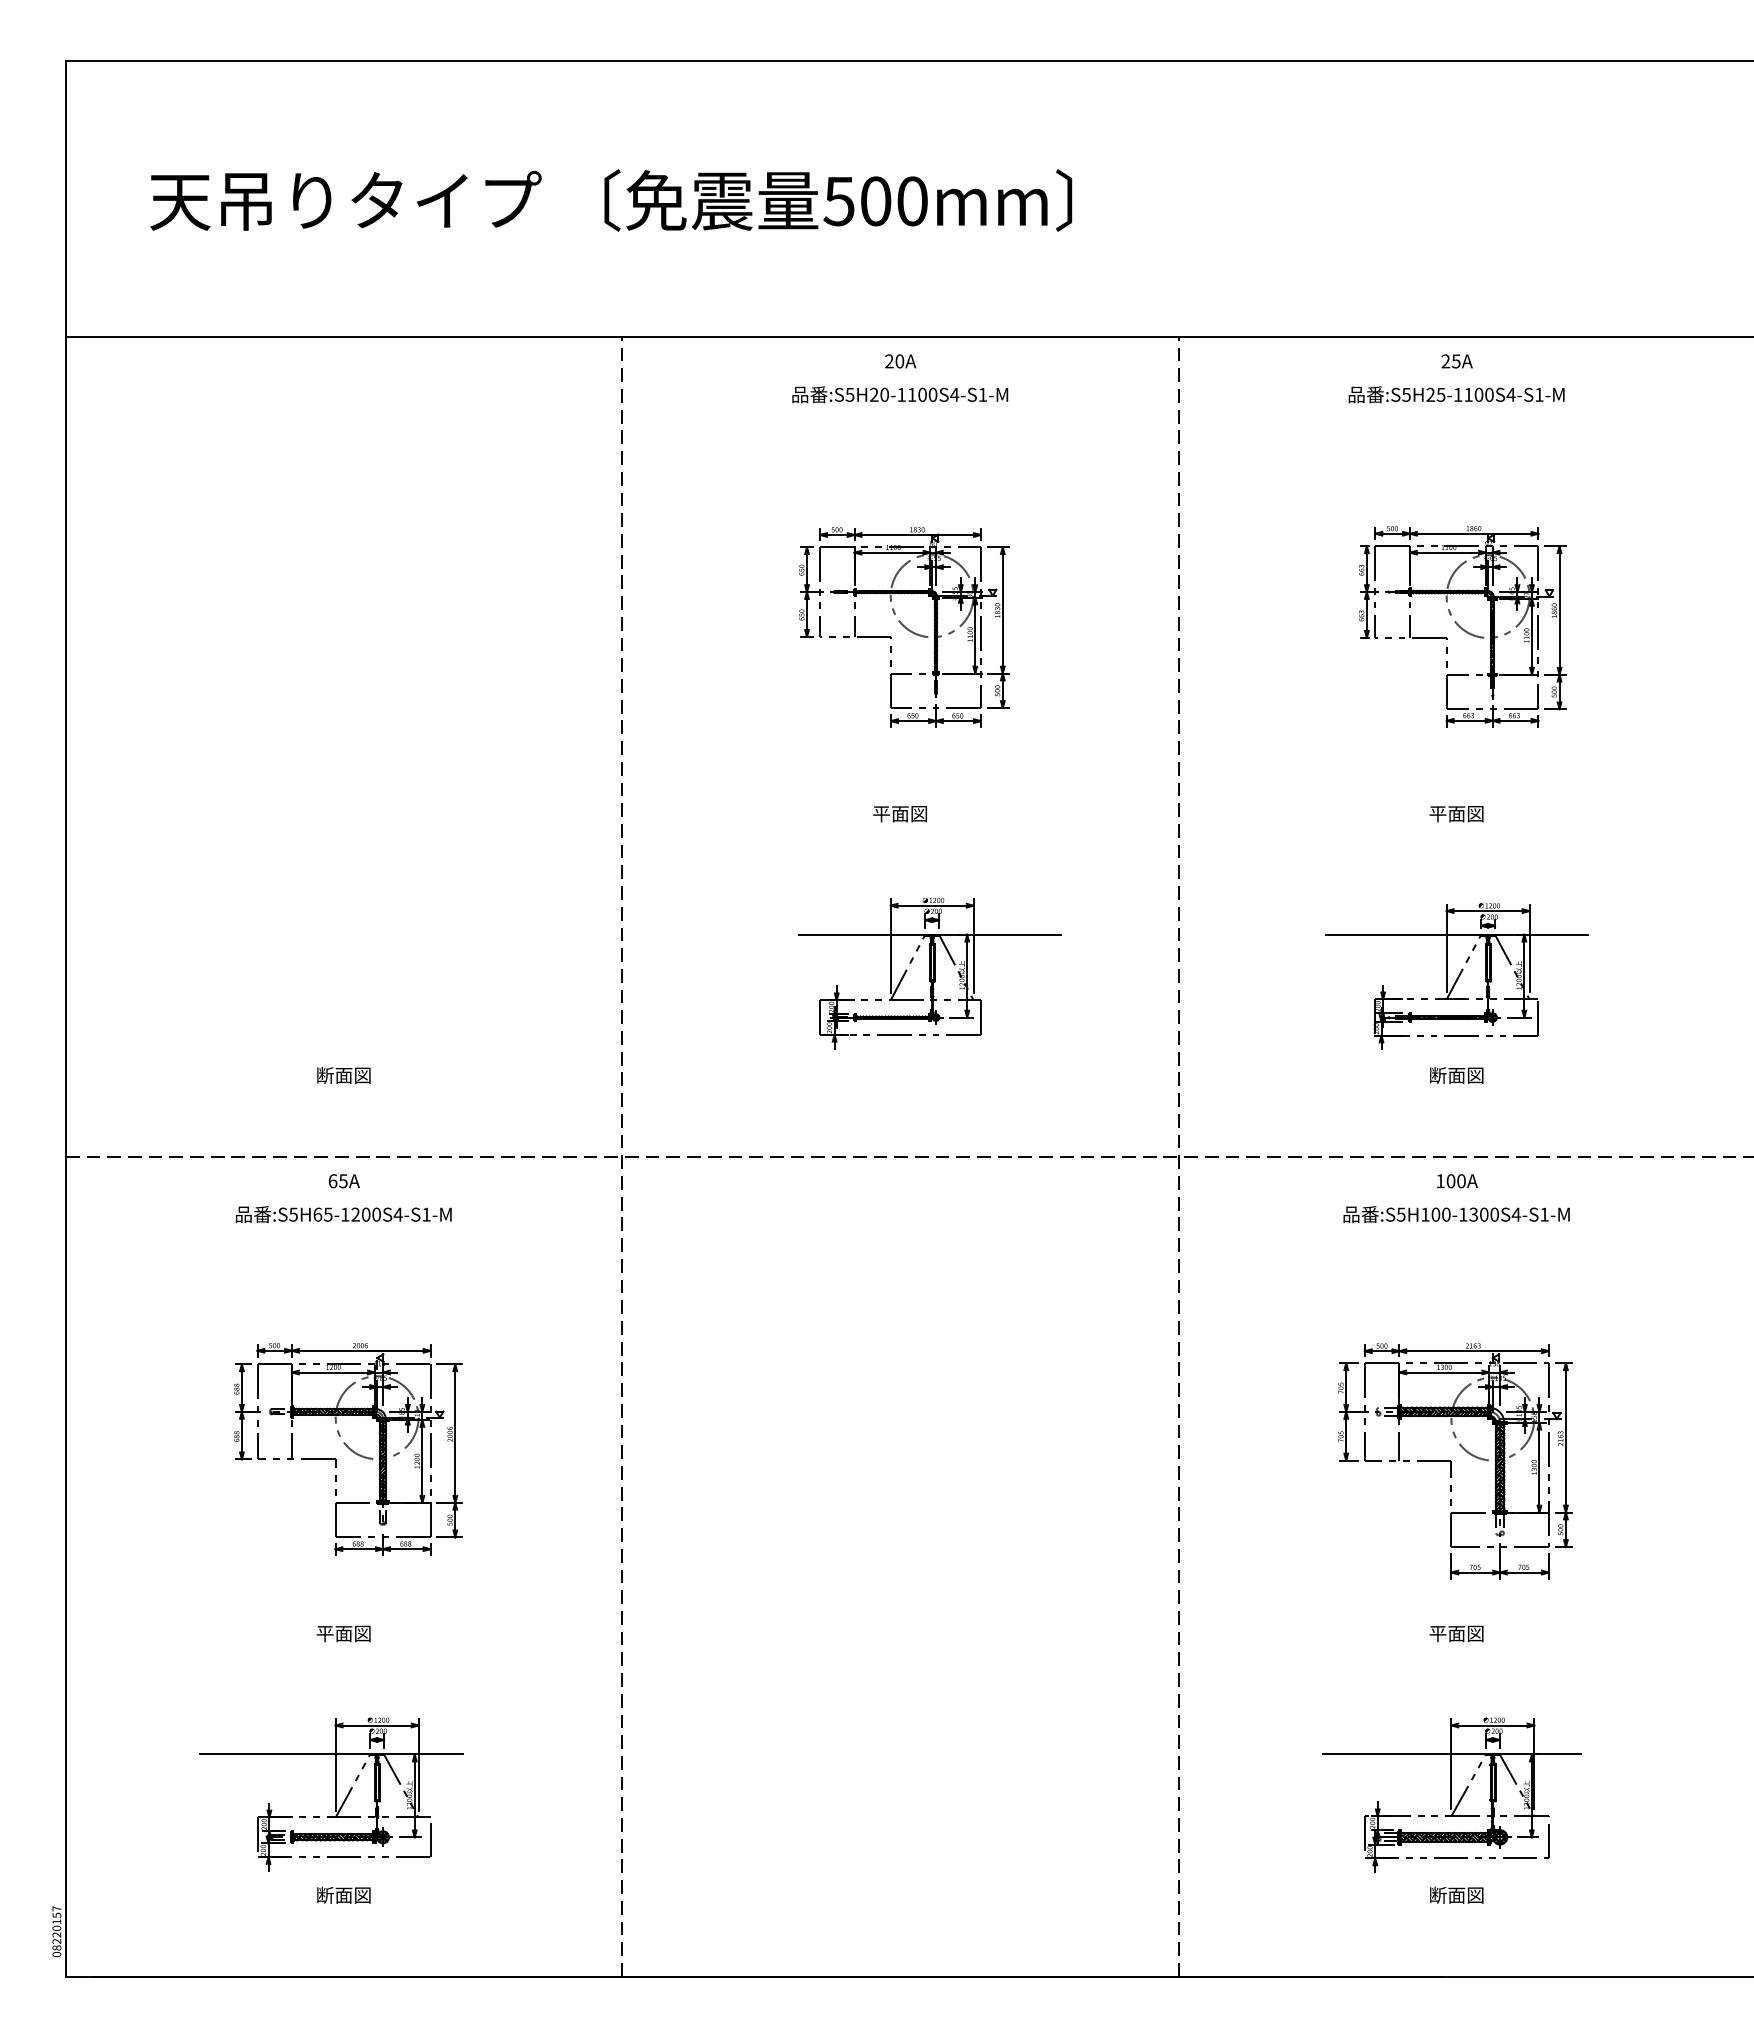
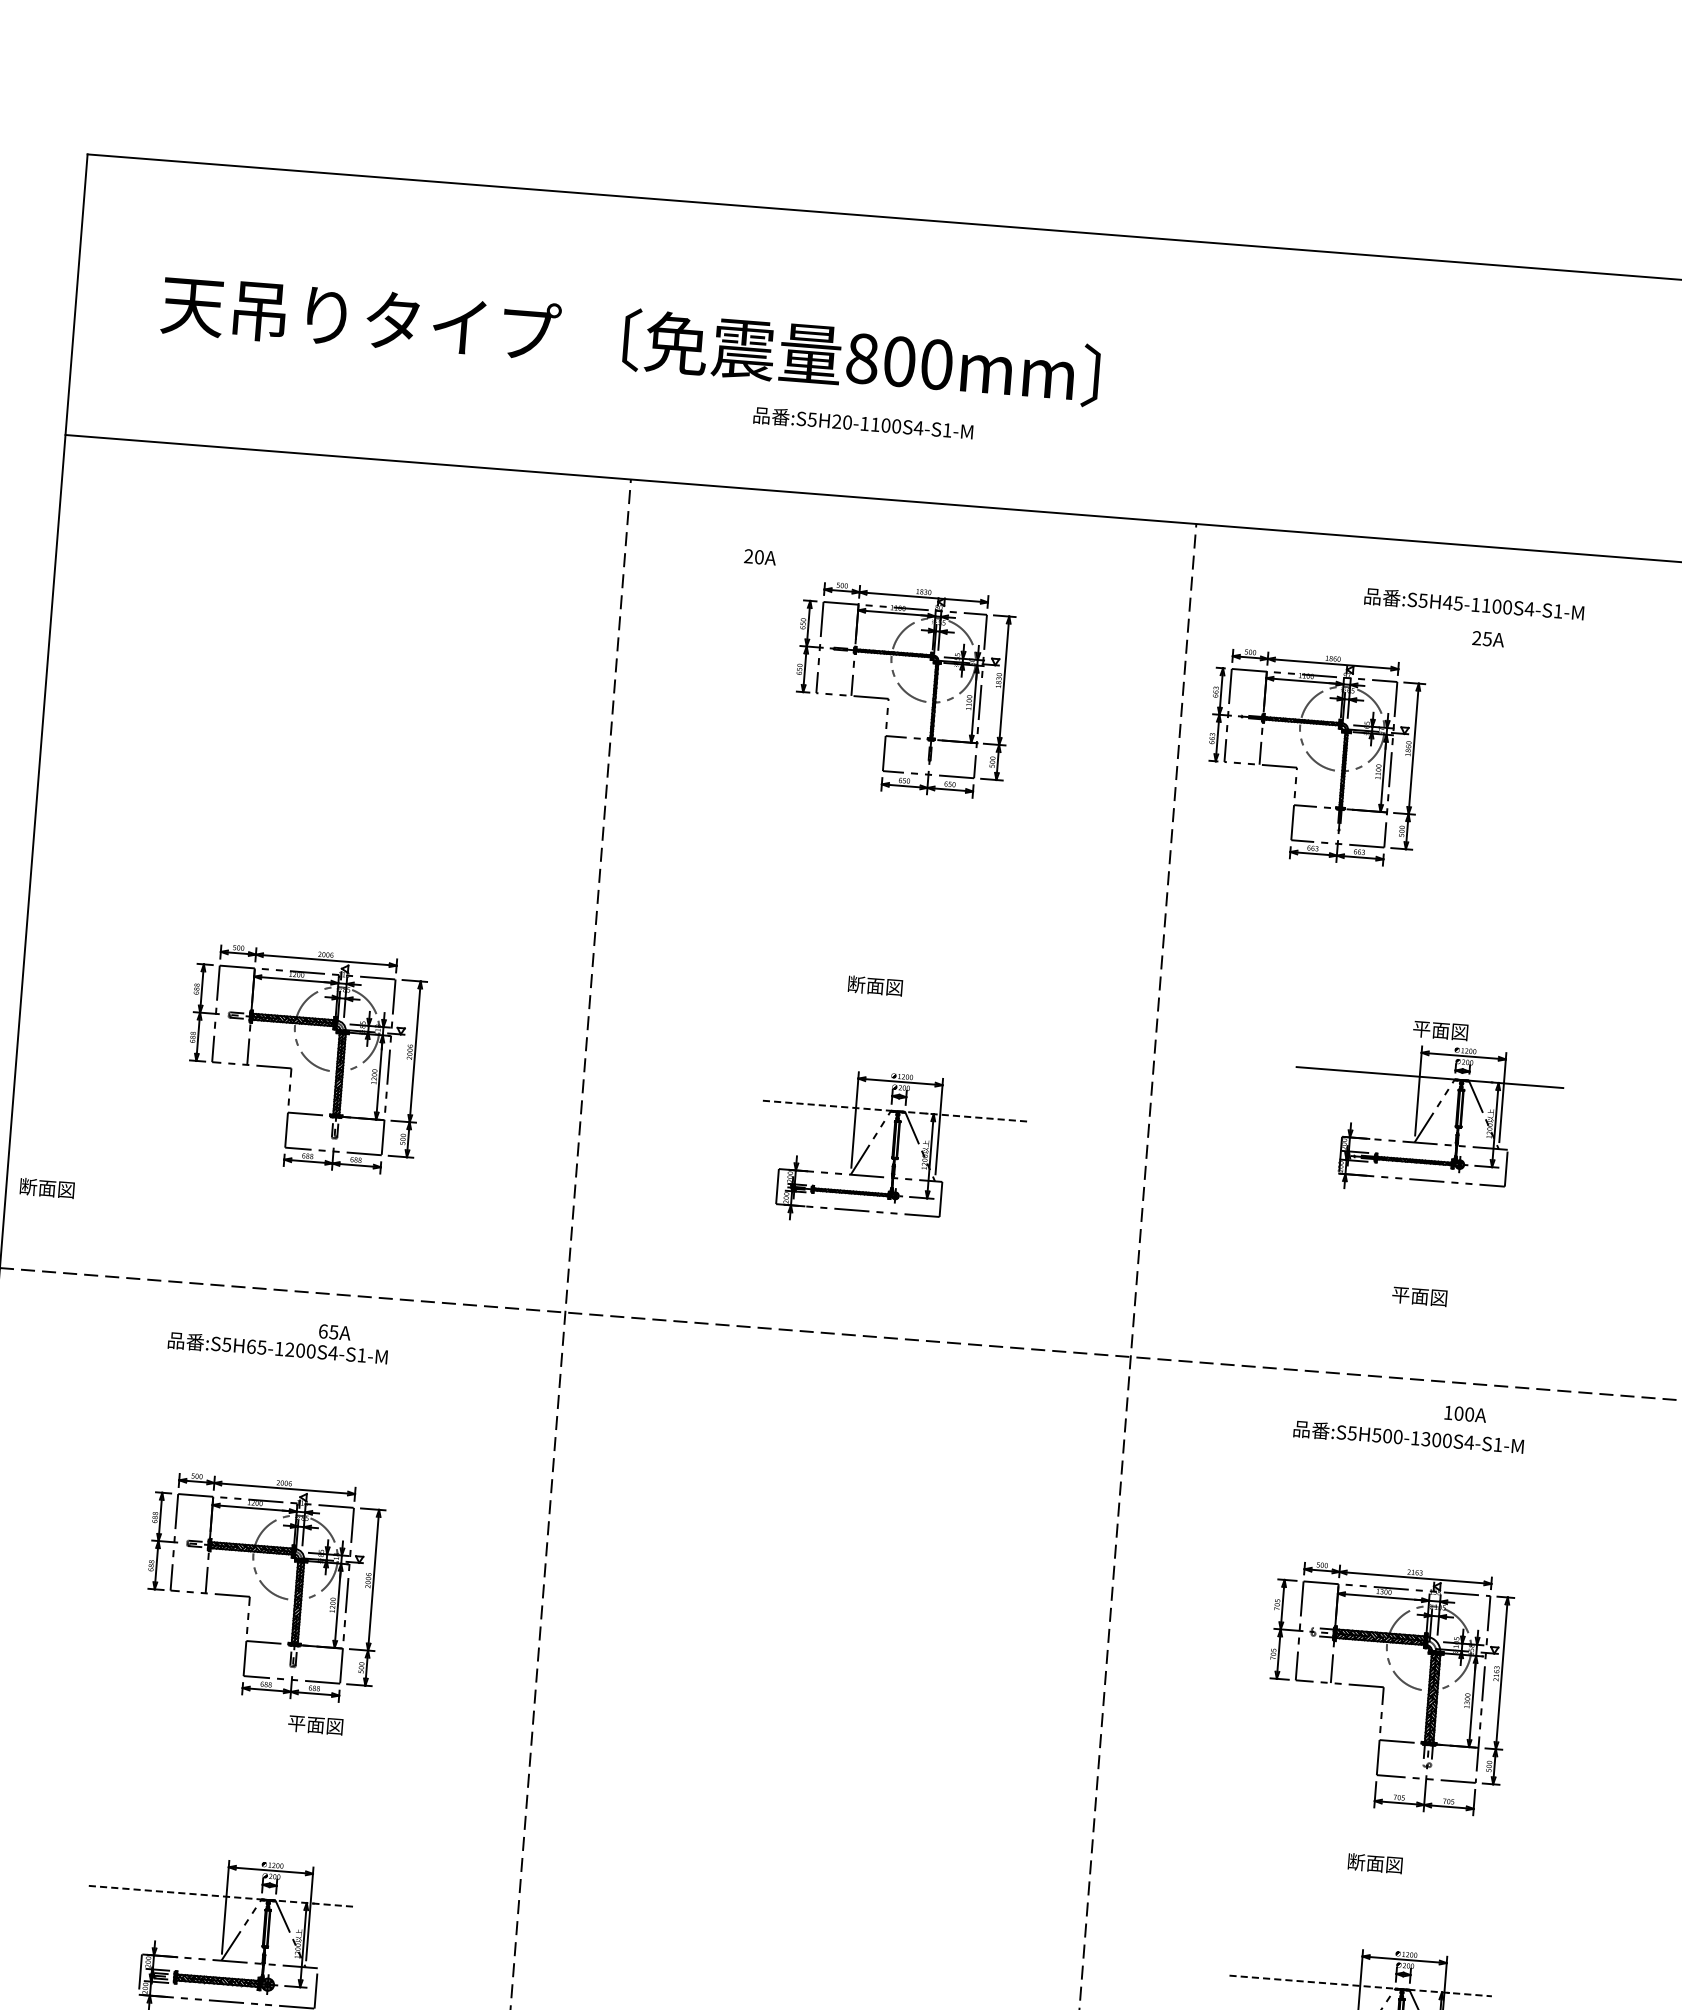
text: (838, 201) -> (861, 358), 500mm -> 800mm
text: (900, 361) -> (760, 557), moved
text: (1456, 361) -> (1487, 639), moved
text: (900, 394) -> (863, 423), moved
text: (1430, 394) -> (1447, 602), :S5H25-1100S4-S1-M -> :S5H45-1100S4-S1-M
part: (1462, 626) -> (1313, 757), moved
part: (904, 627) -> (902, 690), moved
text: (881, 813) -> (856, 984), 平面図 -> 断面図
part: (348, 929) -> (305, 1059), added
line: (930, 934) -> (896, 1111), solid -> dashed
part: (1456, 976) -> (1426, 1120), moved
text: (343, 1075) -> (46, 1188), moved
text: (1437, 1075) -> (1400, 1294), 断面図 -> 平面図
text: (344, 1181) -> (335, 1332), moved
text: (1457, 1181) -> (1465, 1414), moved
text: (1425, 1214) -> (1377, 1435), :S5H100-1300S4-S1-M -> :S5H500-1300S4-S1-M
text: (343, 1633) -> (315, 1724), moved
text: (1437, 1633) -> (1355, 1861), 平面図 -> 断面図
line: (331, 1754) -> (222, 1896), solid -> dashed
line: (1452, 1754) -> (1361, 1986), solid -> dashed

